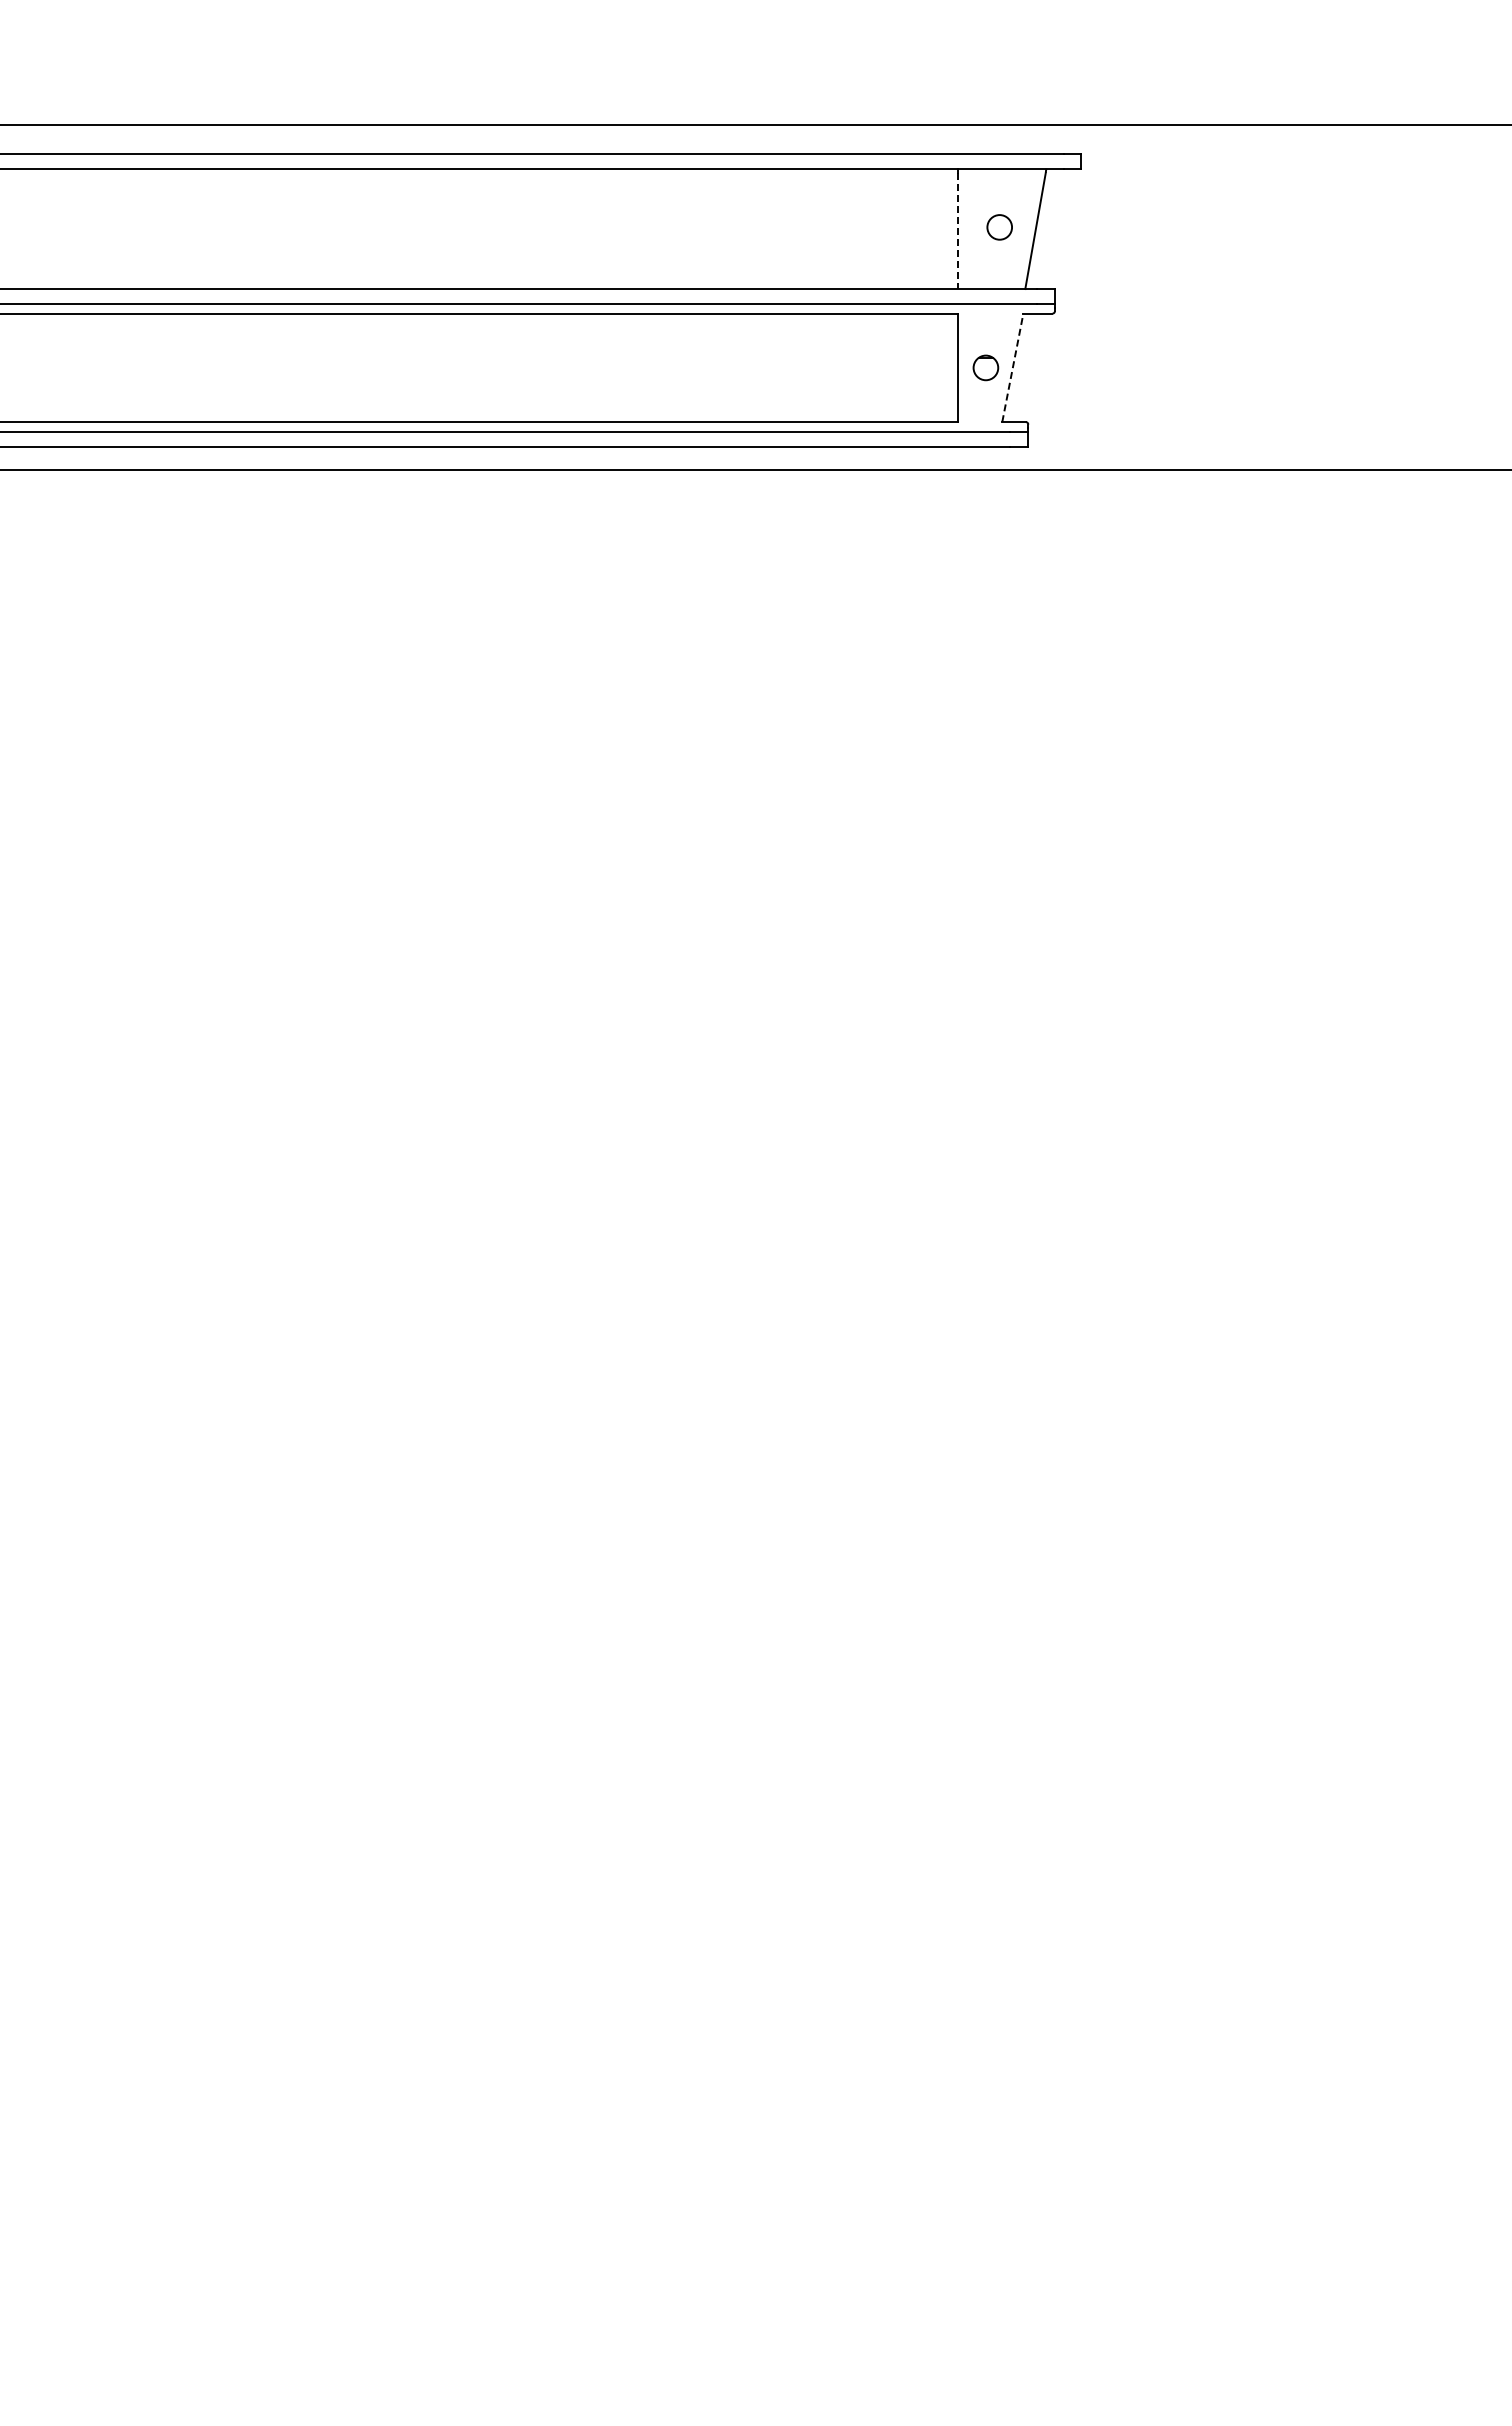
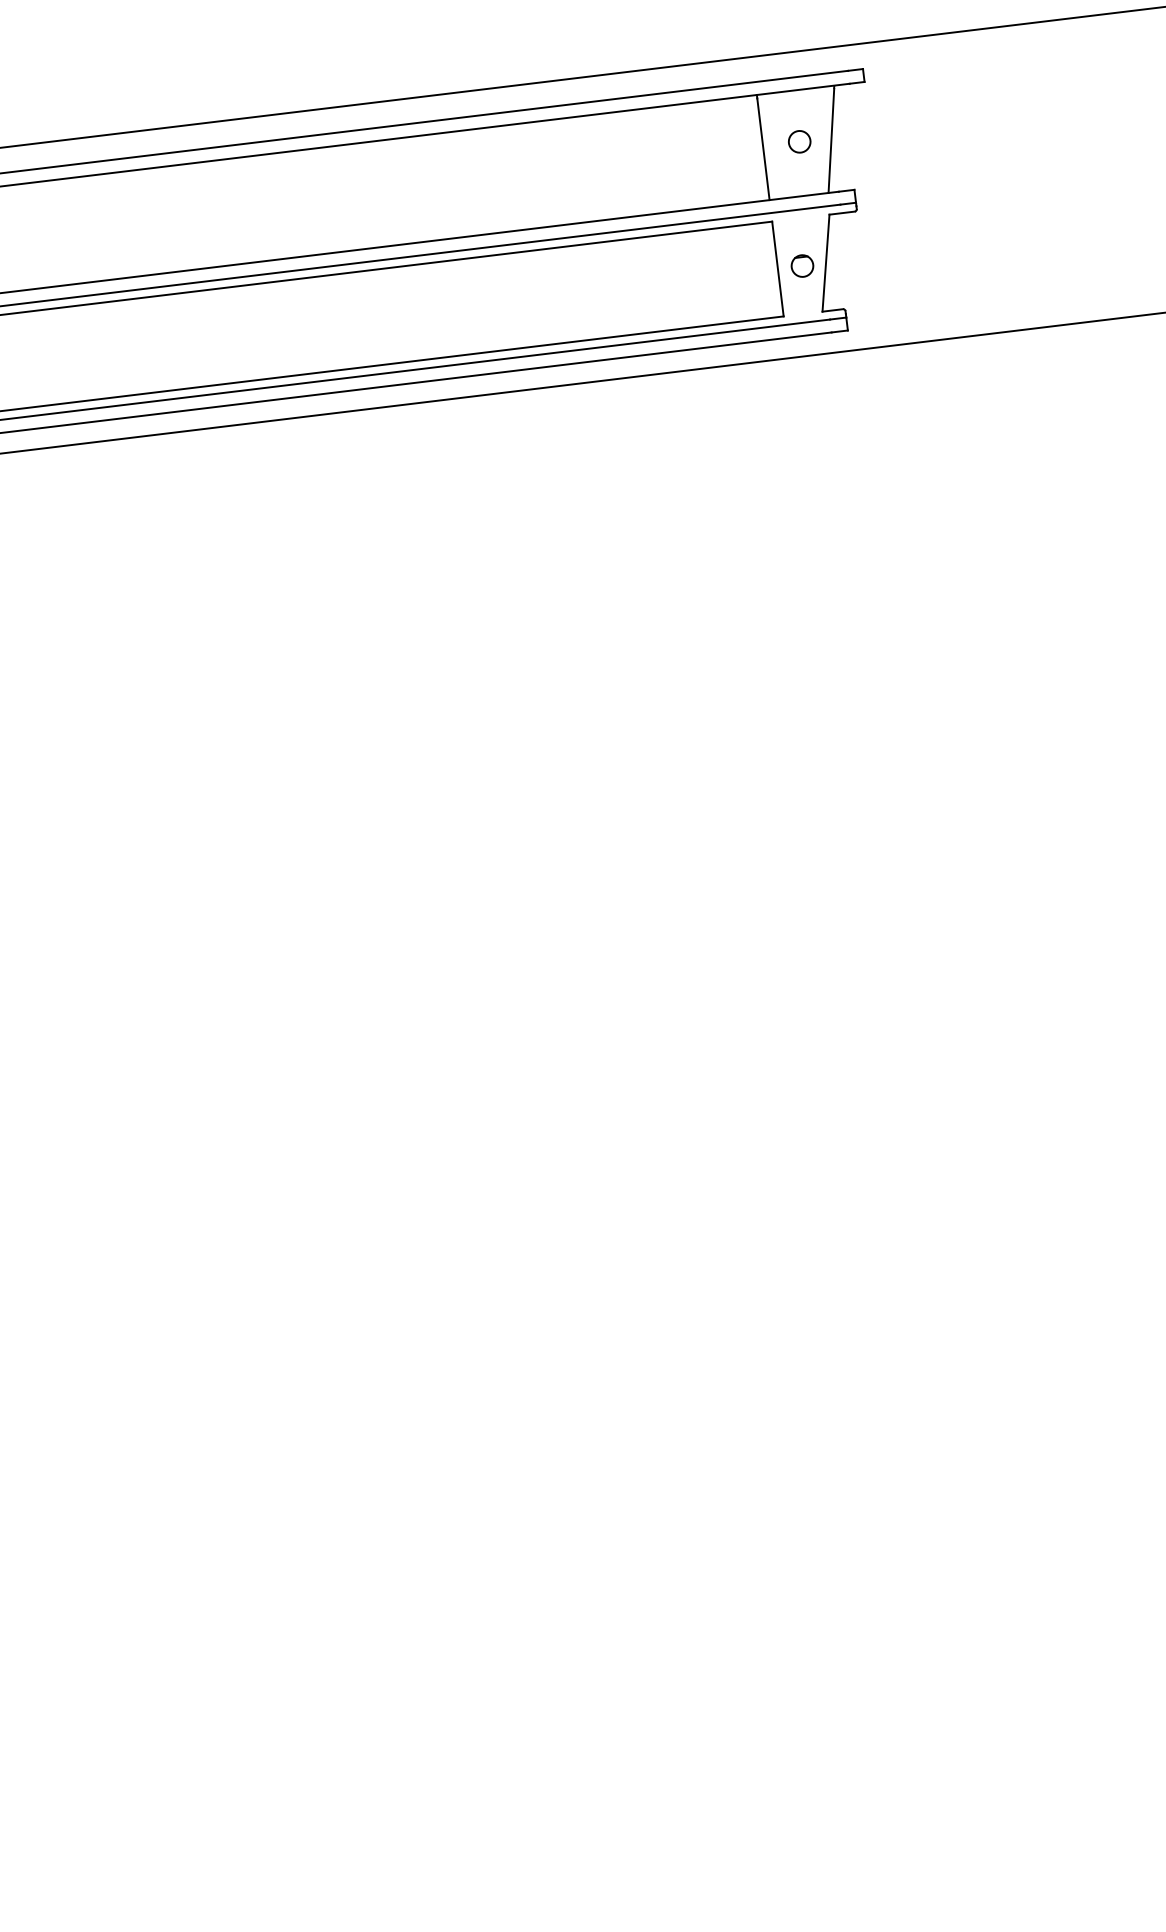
line: (957, 231) -> (763, 149), dashed -> solid
line: (1012, 367) -> (825, 262), dashed -> solid

